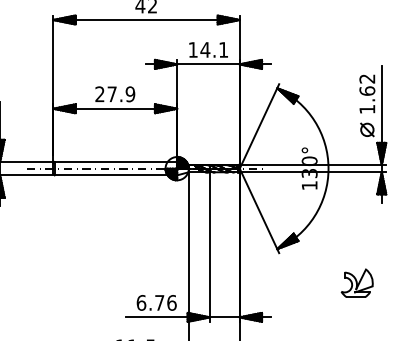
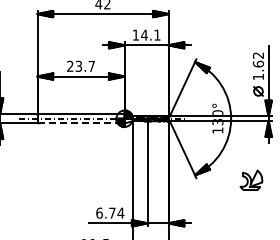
text: (121, 93) -> (85, 65), 27.9 -> 23.7
line: (117, 175) -> (82, 123), solid -> dashed
part: (357, 282) -> (251, 179), moved
text: (171, 301) -> (120, 212), 6.76 -> 6.74

